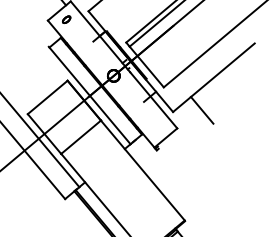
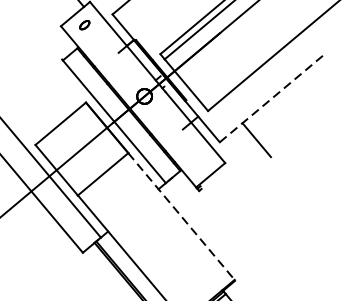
line: (214, 77) -> (272, 98), solid -> dashed
line: (143, 170) -> (182, 216), solid -> dashed

